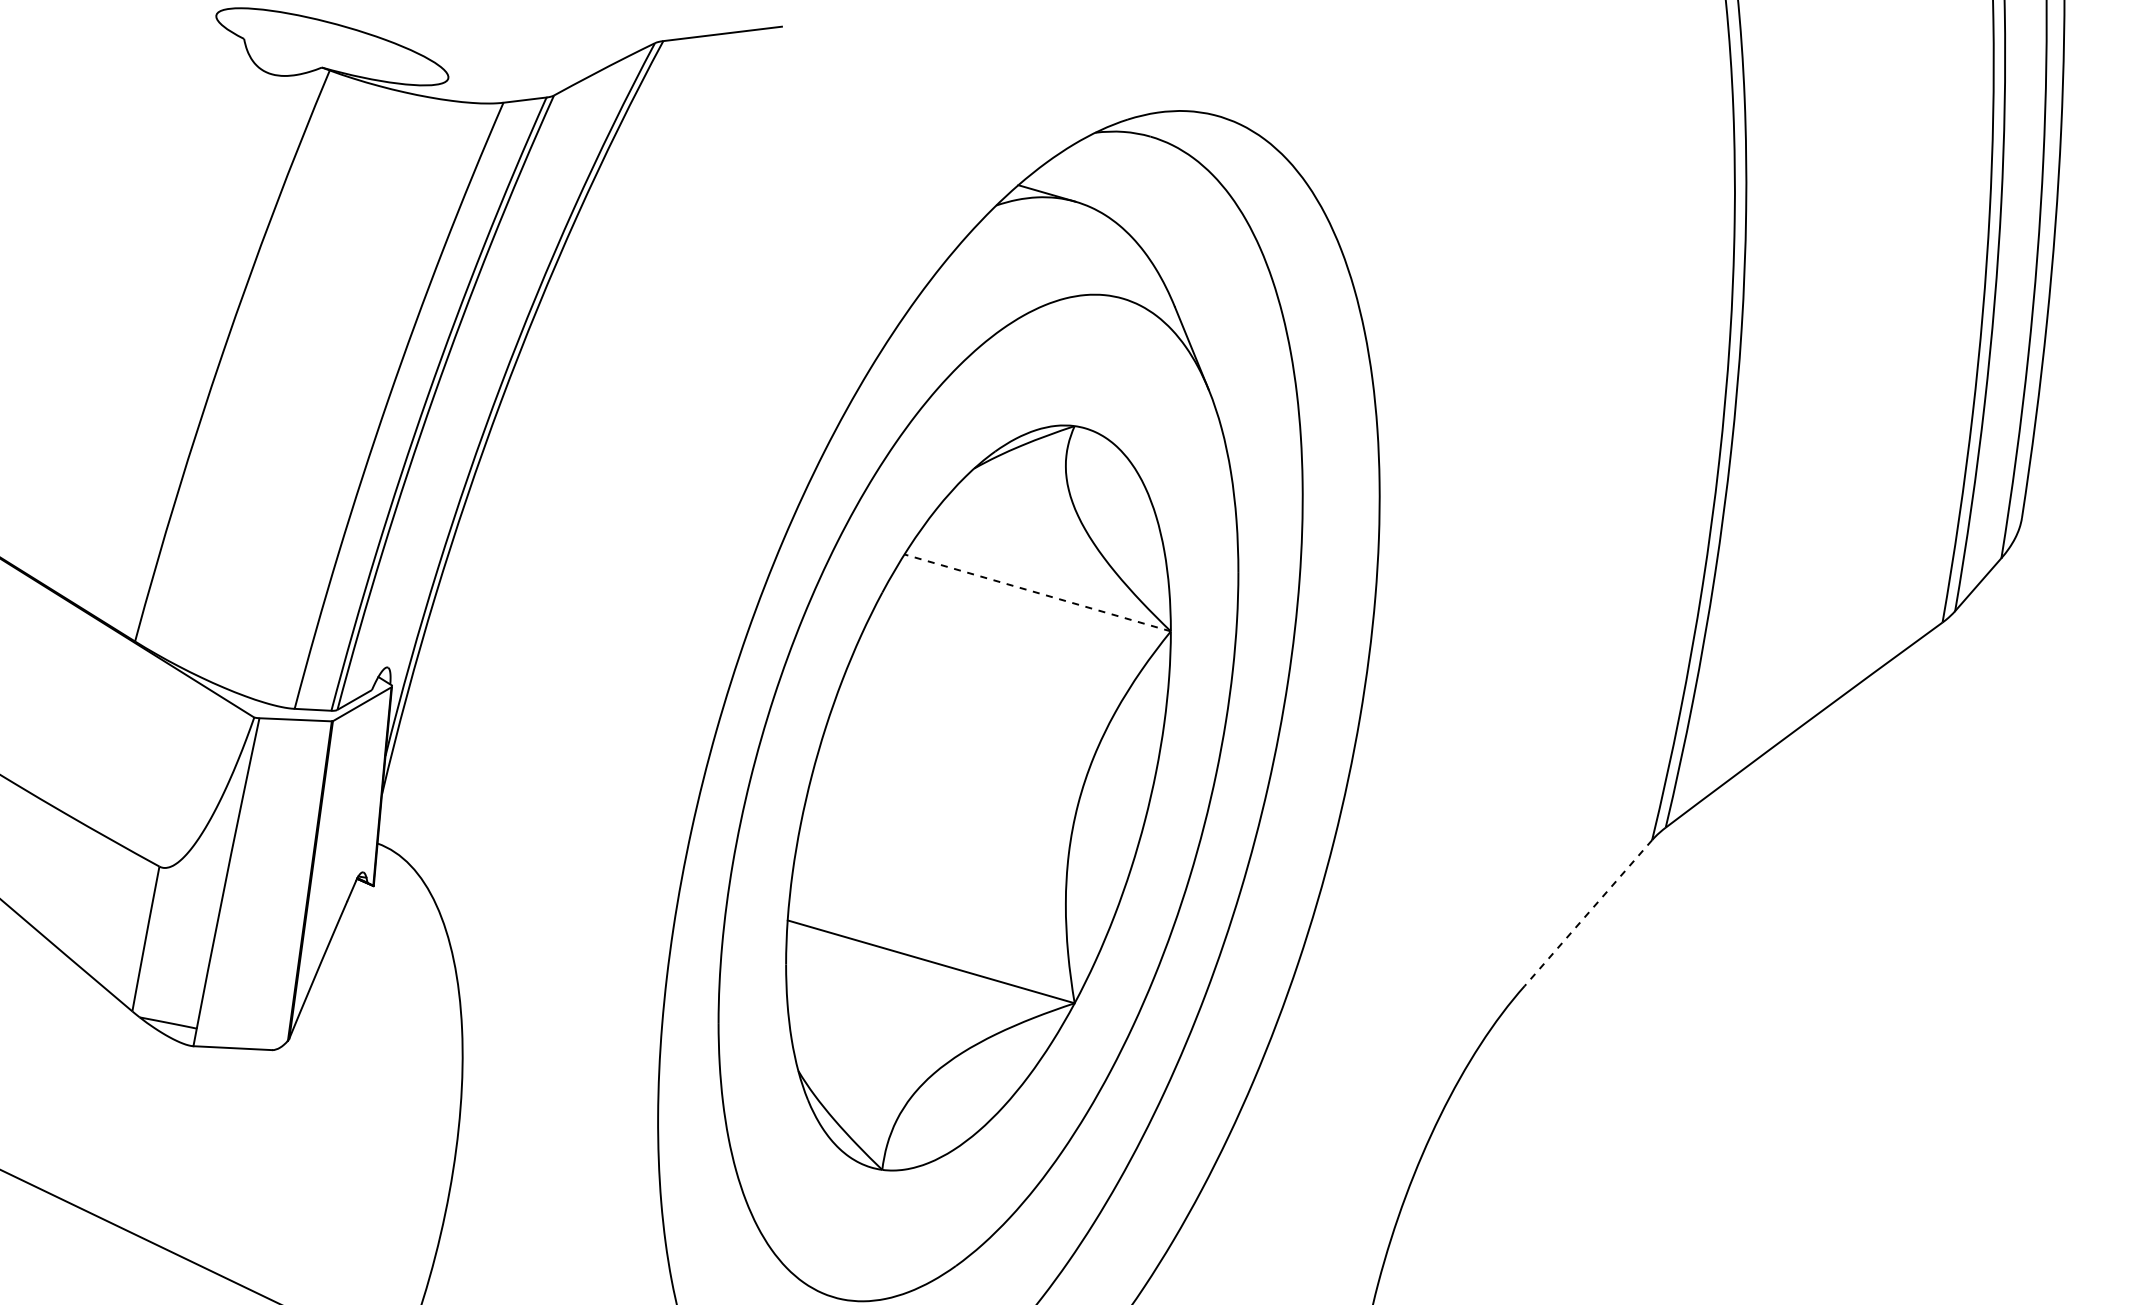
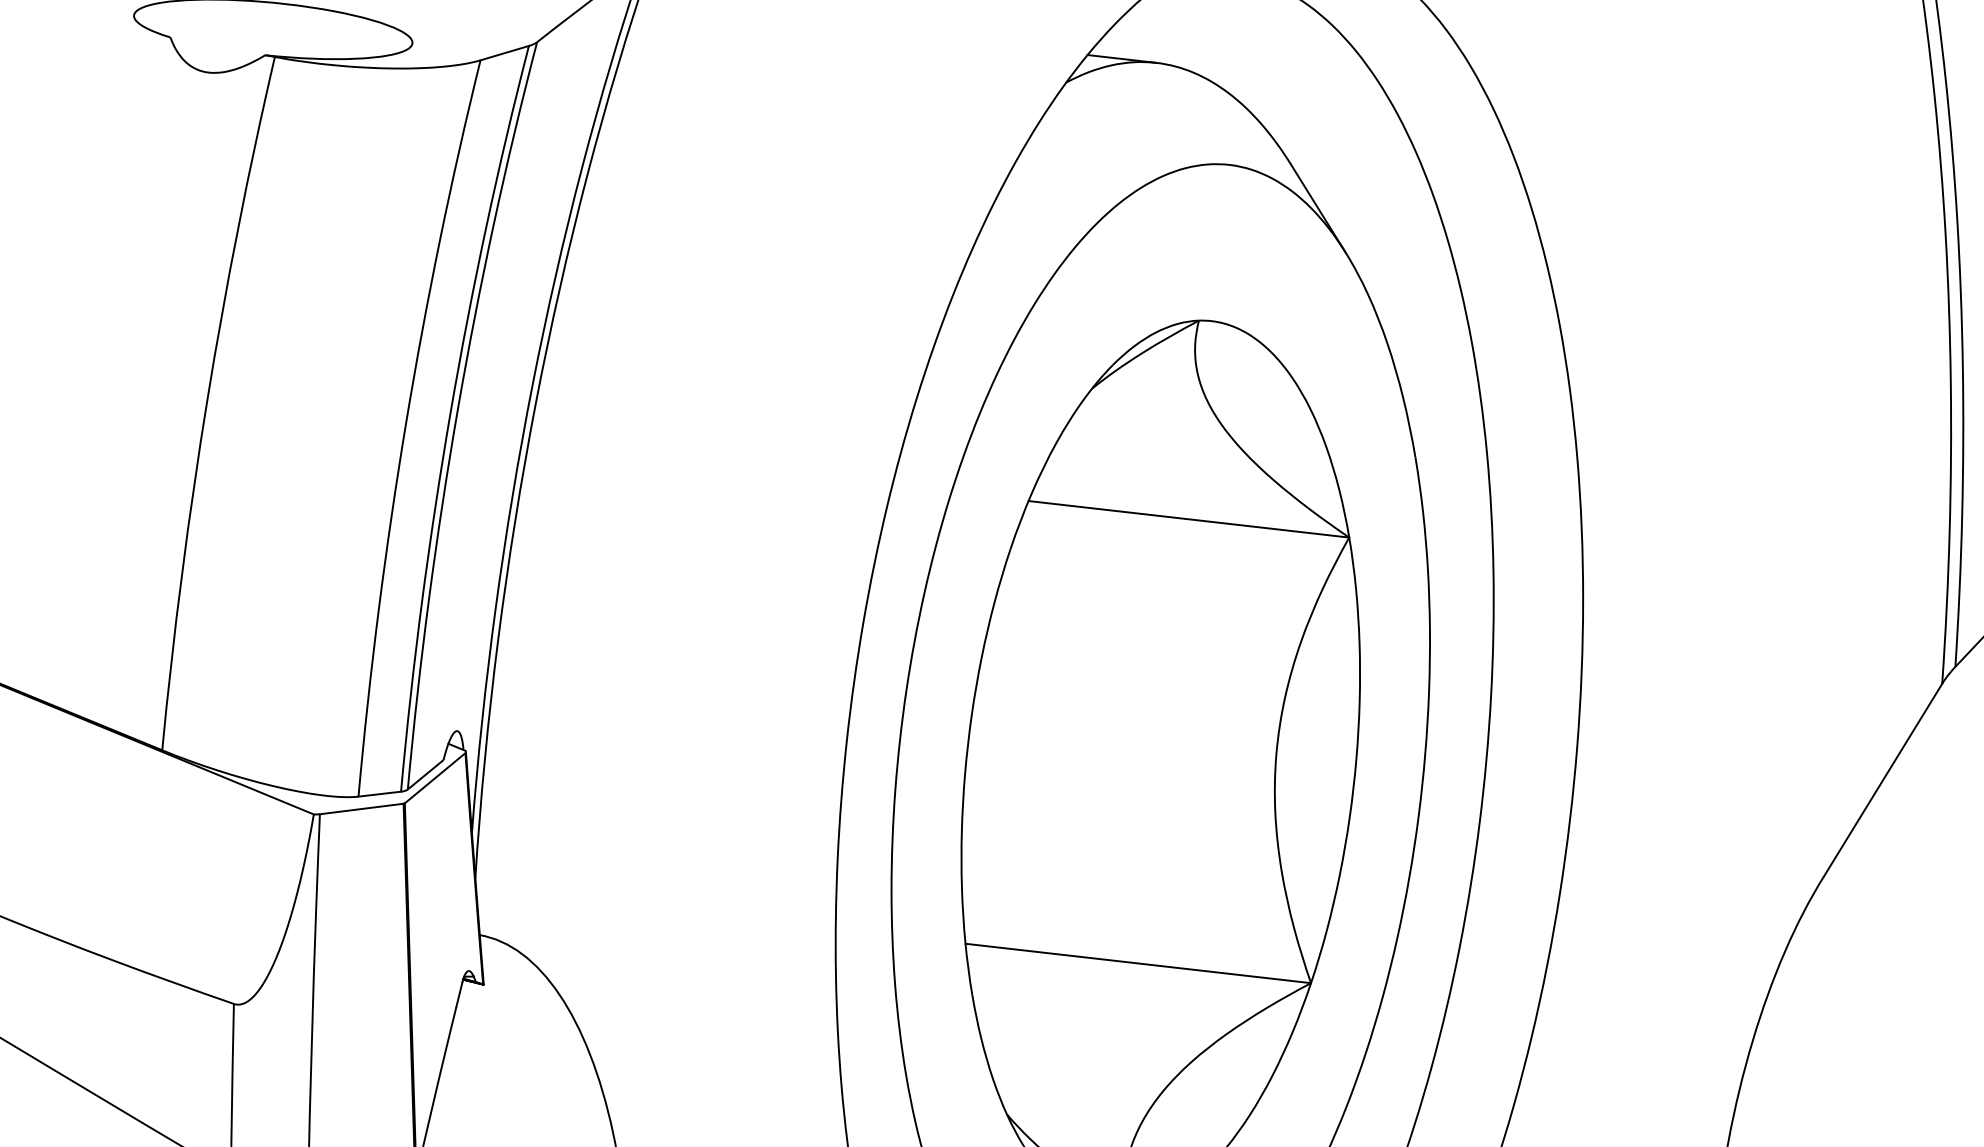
line: (1037, 592) -> (1188, 518), dashed -> solid
line: (1588, 913) -> (1883, 780), dashed -> solid

